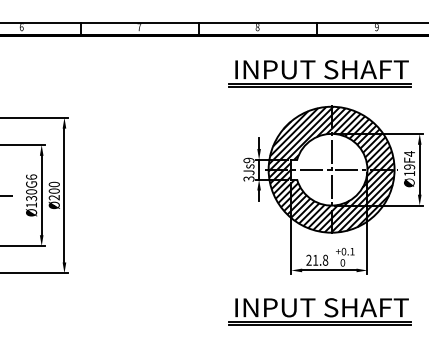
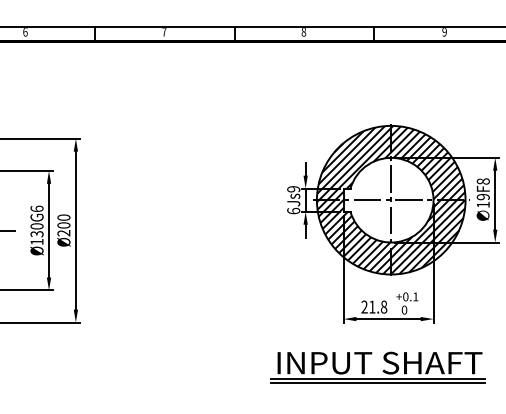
part: (319, 73) -> (376, 86), removed
text: (409, 153) -> (483, 181), 19F4 -> 19F8
text: (248, 178) -> (293, 210), 3Js9 -> 6Js9

